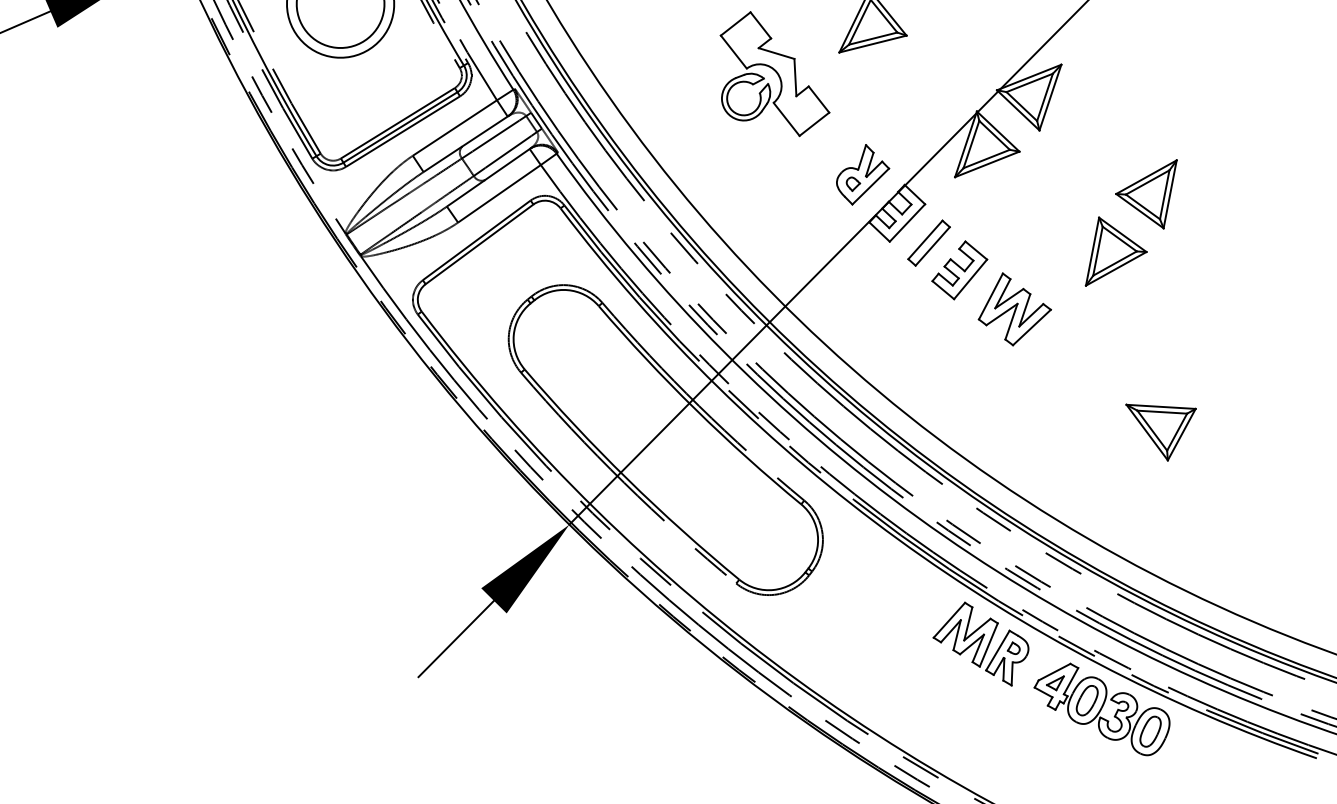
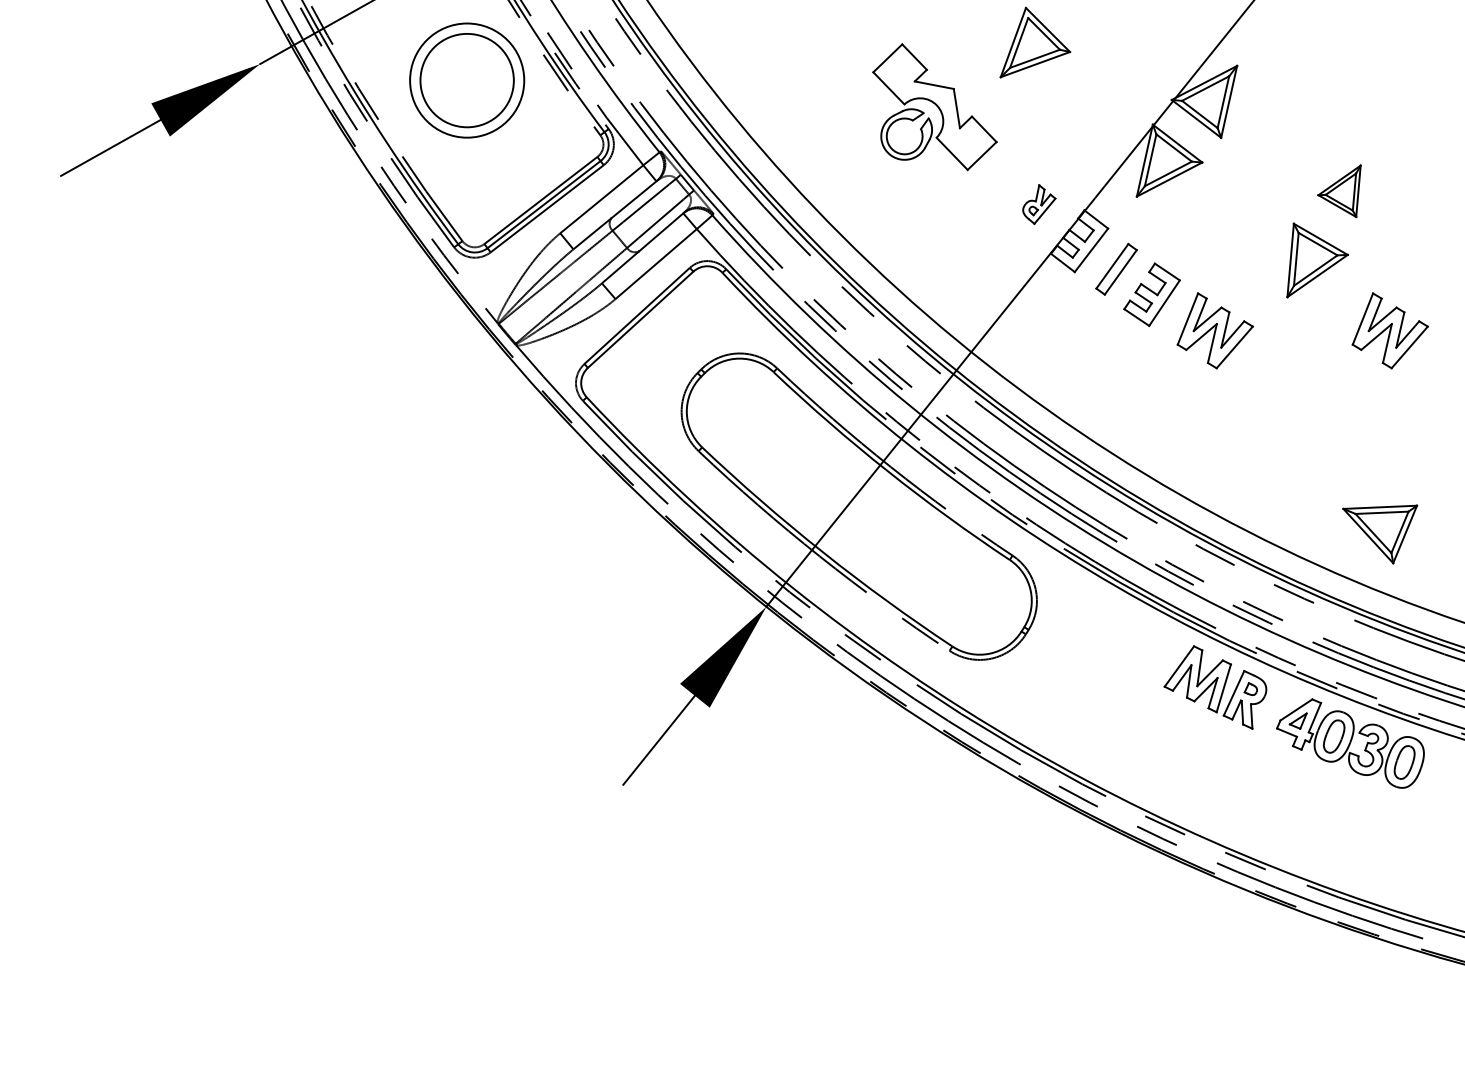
part: (863, 175) -> (1039, 204), size x0.6
part: (1144, 191) -> (1339, 191), size x0.7
part: (1178, 326) -> (1389, 330), added
part: (1158, 432) -> (1380, 534), moved

